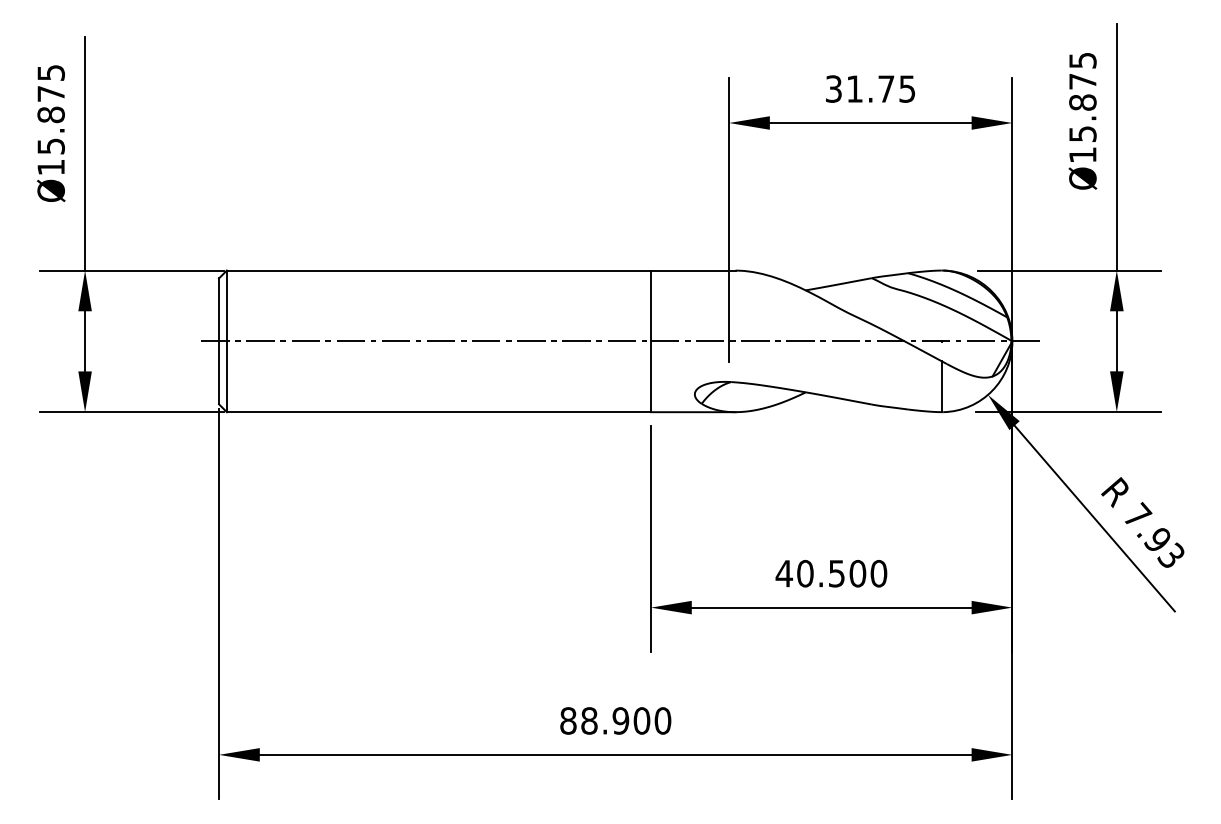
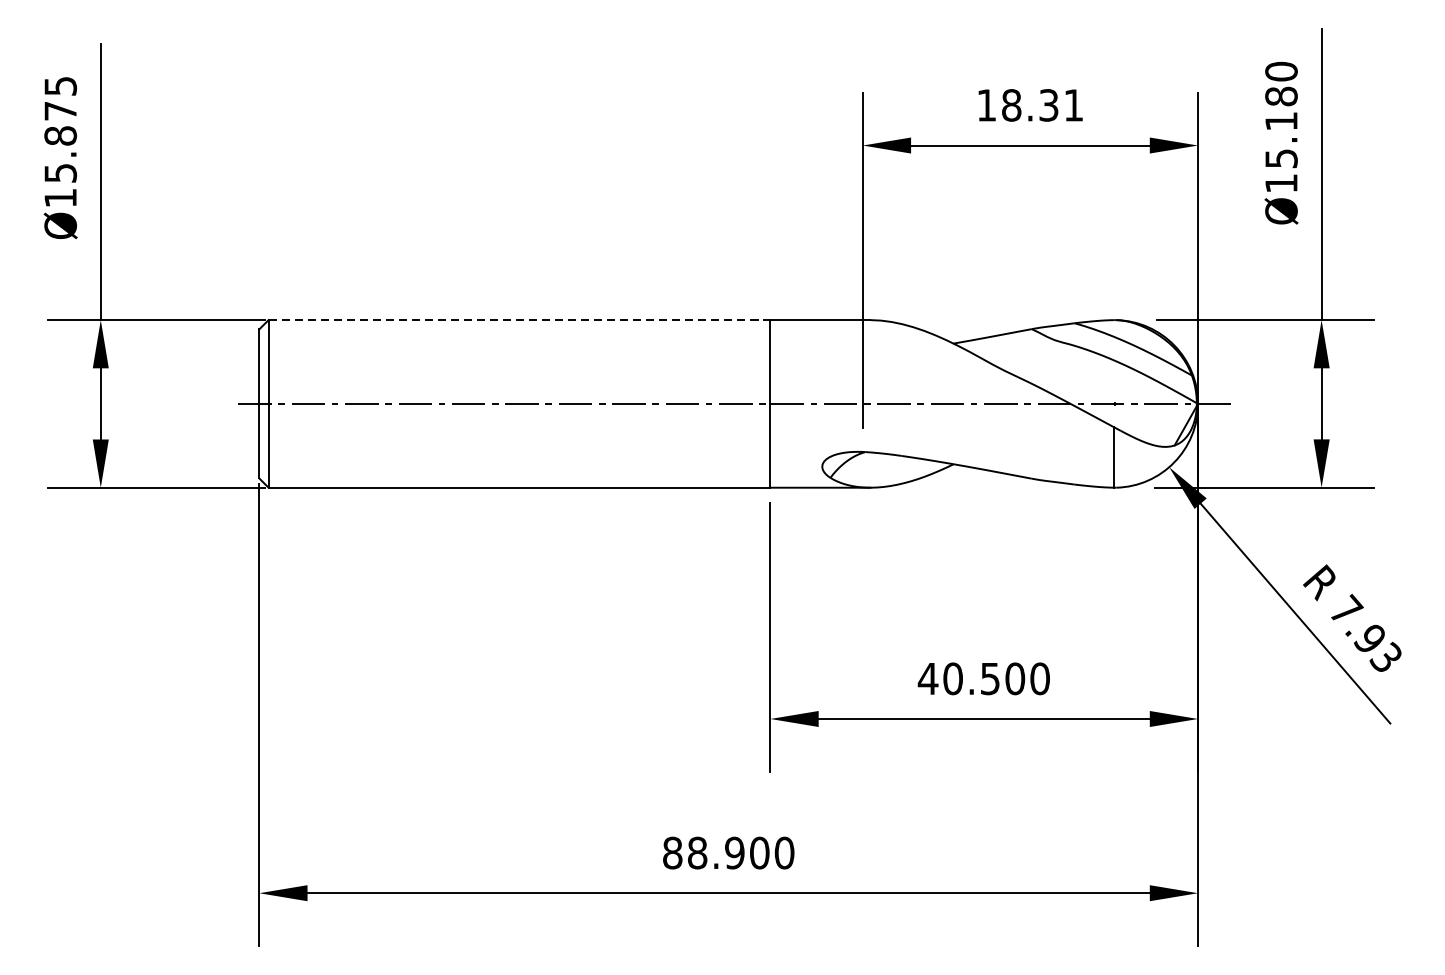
text: (1082, 81) -> (1281, 96), Ø15.875 -> Ø15.180
text: (870, 88) -> (1030, 104), 31.75 -> 18.31
line: (439, 270) -> (520, 320), solid -> dashed

